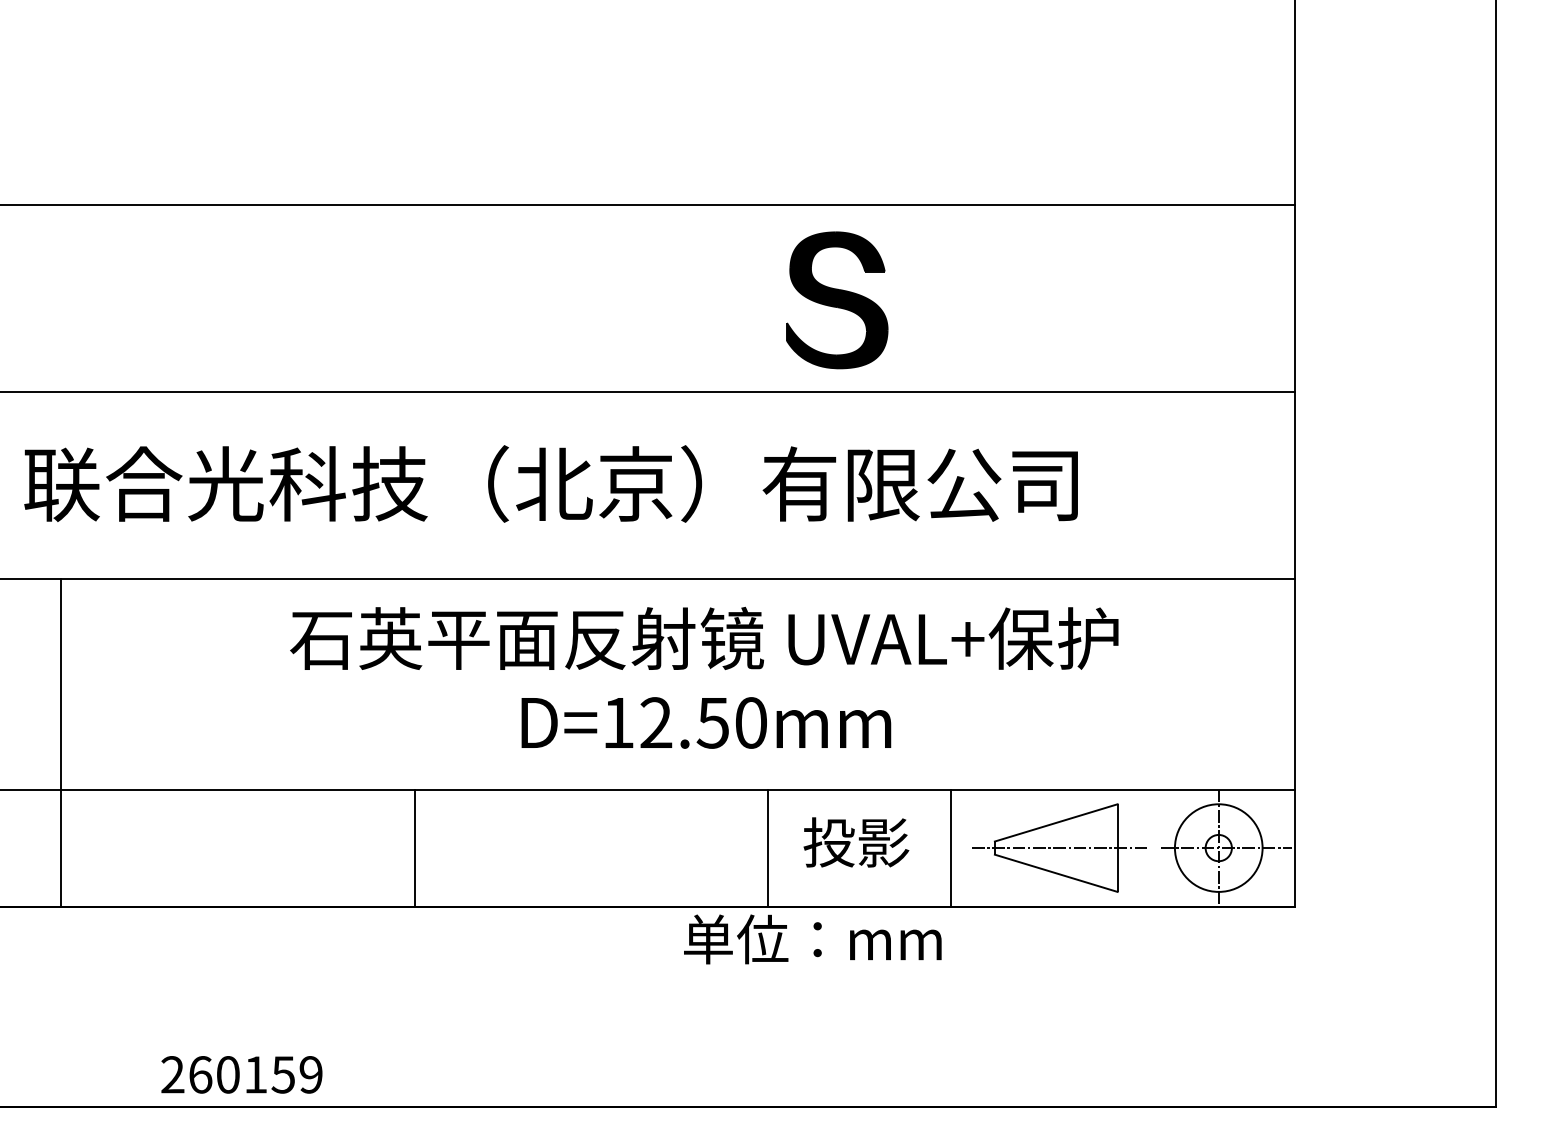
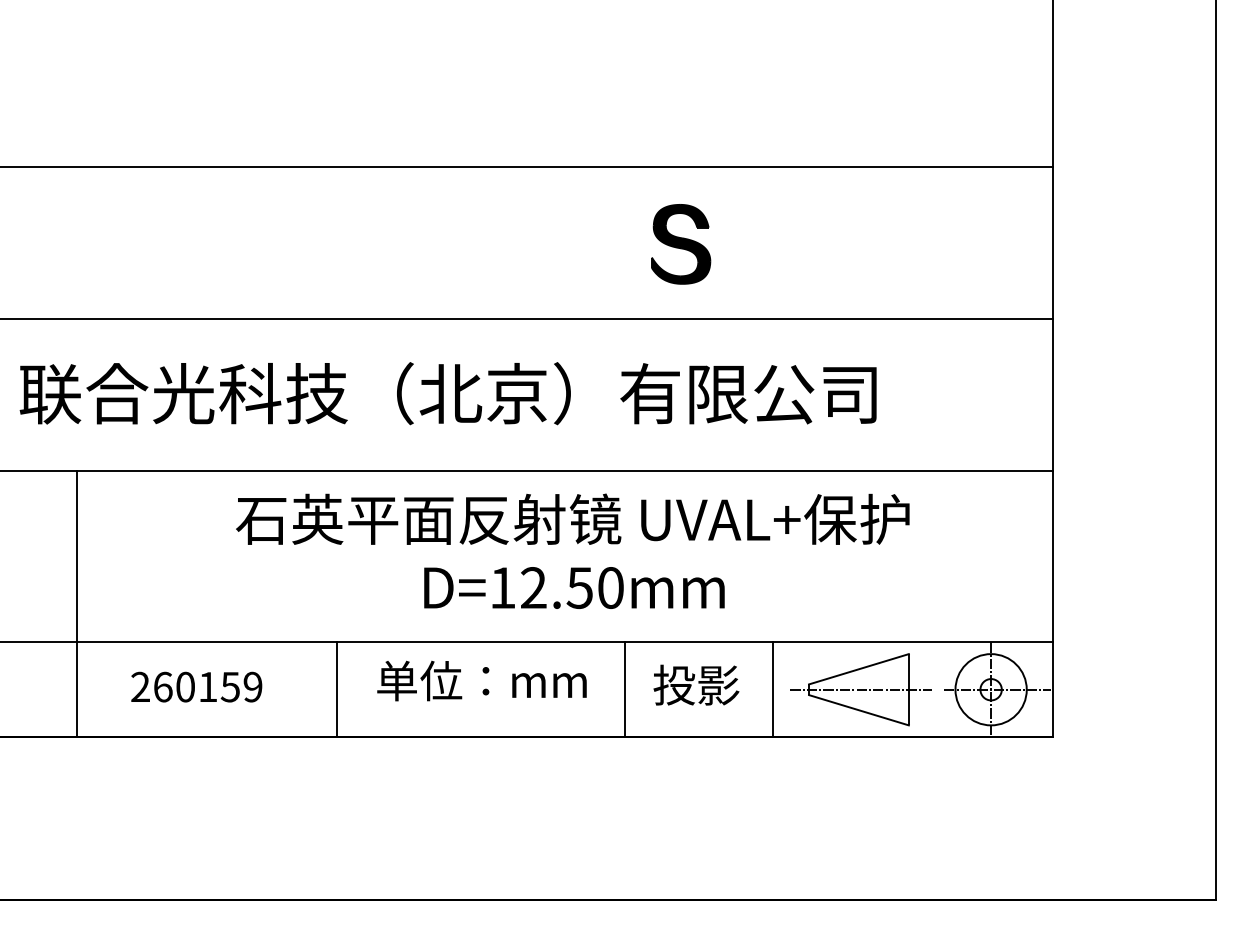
part: (838, 300) -> (681, 244), size x0.71
line: (60, 743) -> (77, 604), moved
text: (812, 938) -> (481, 680), moved
text: (241, 1074) -> (196, 686), moved

